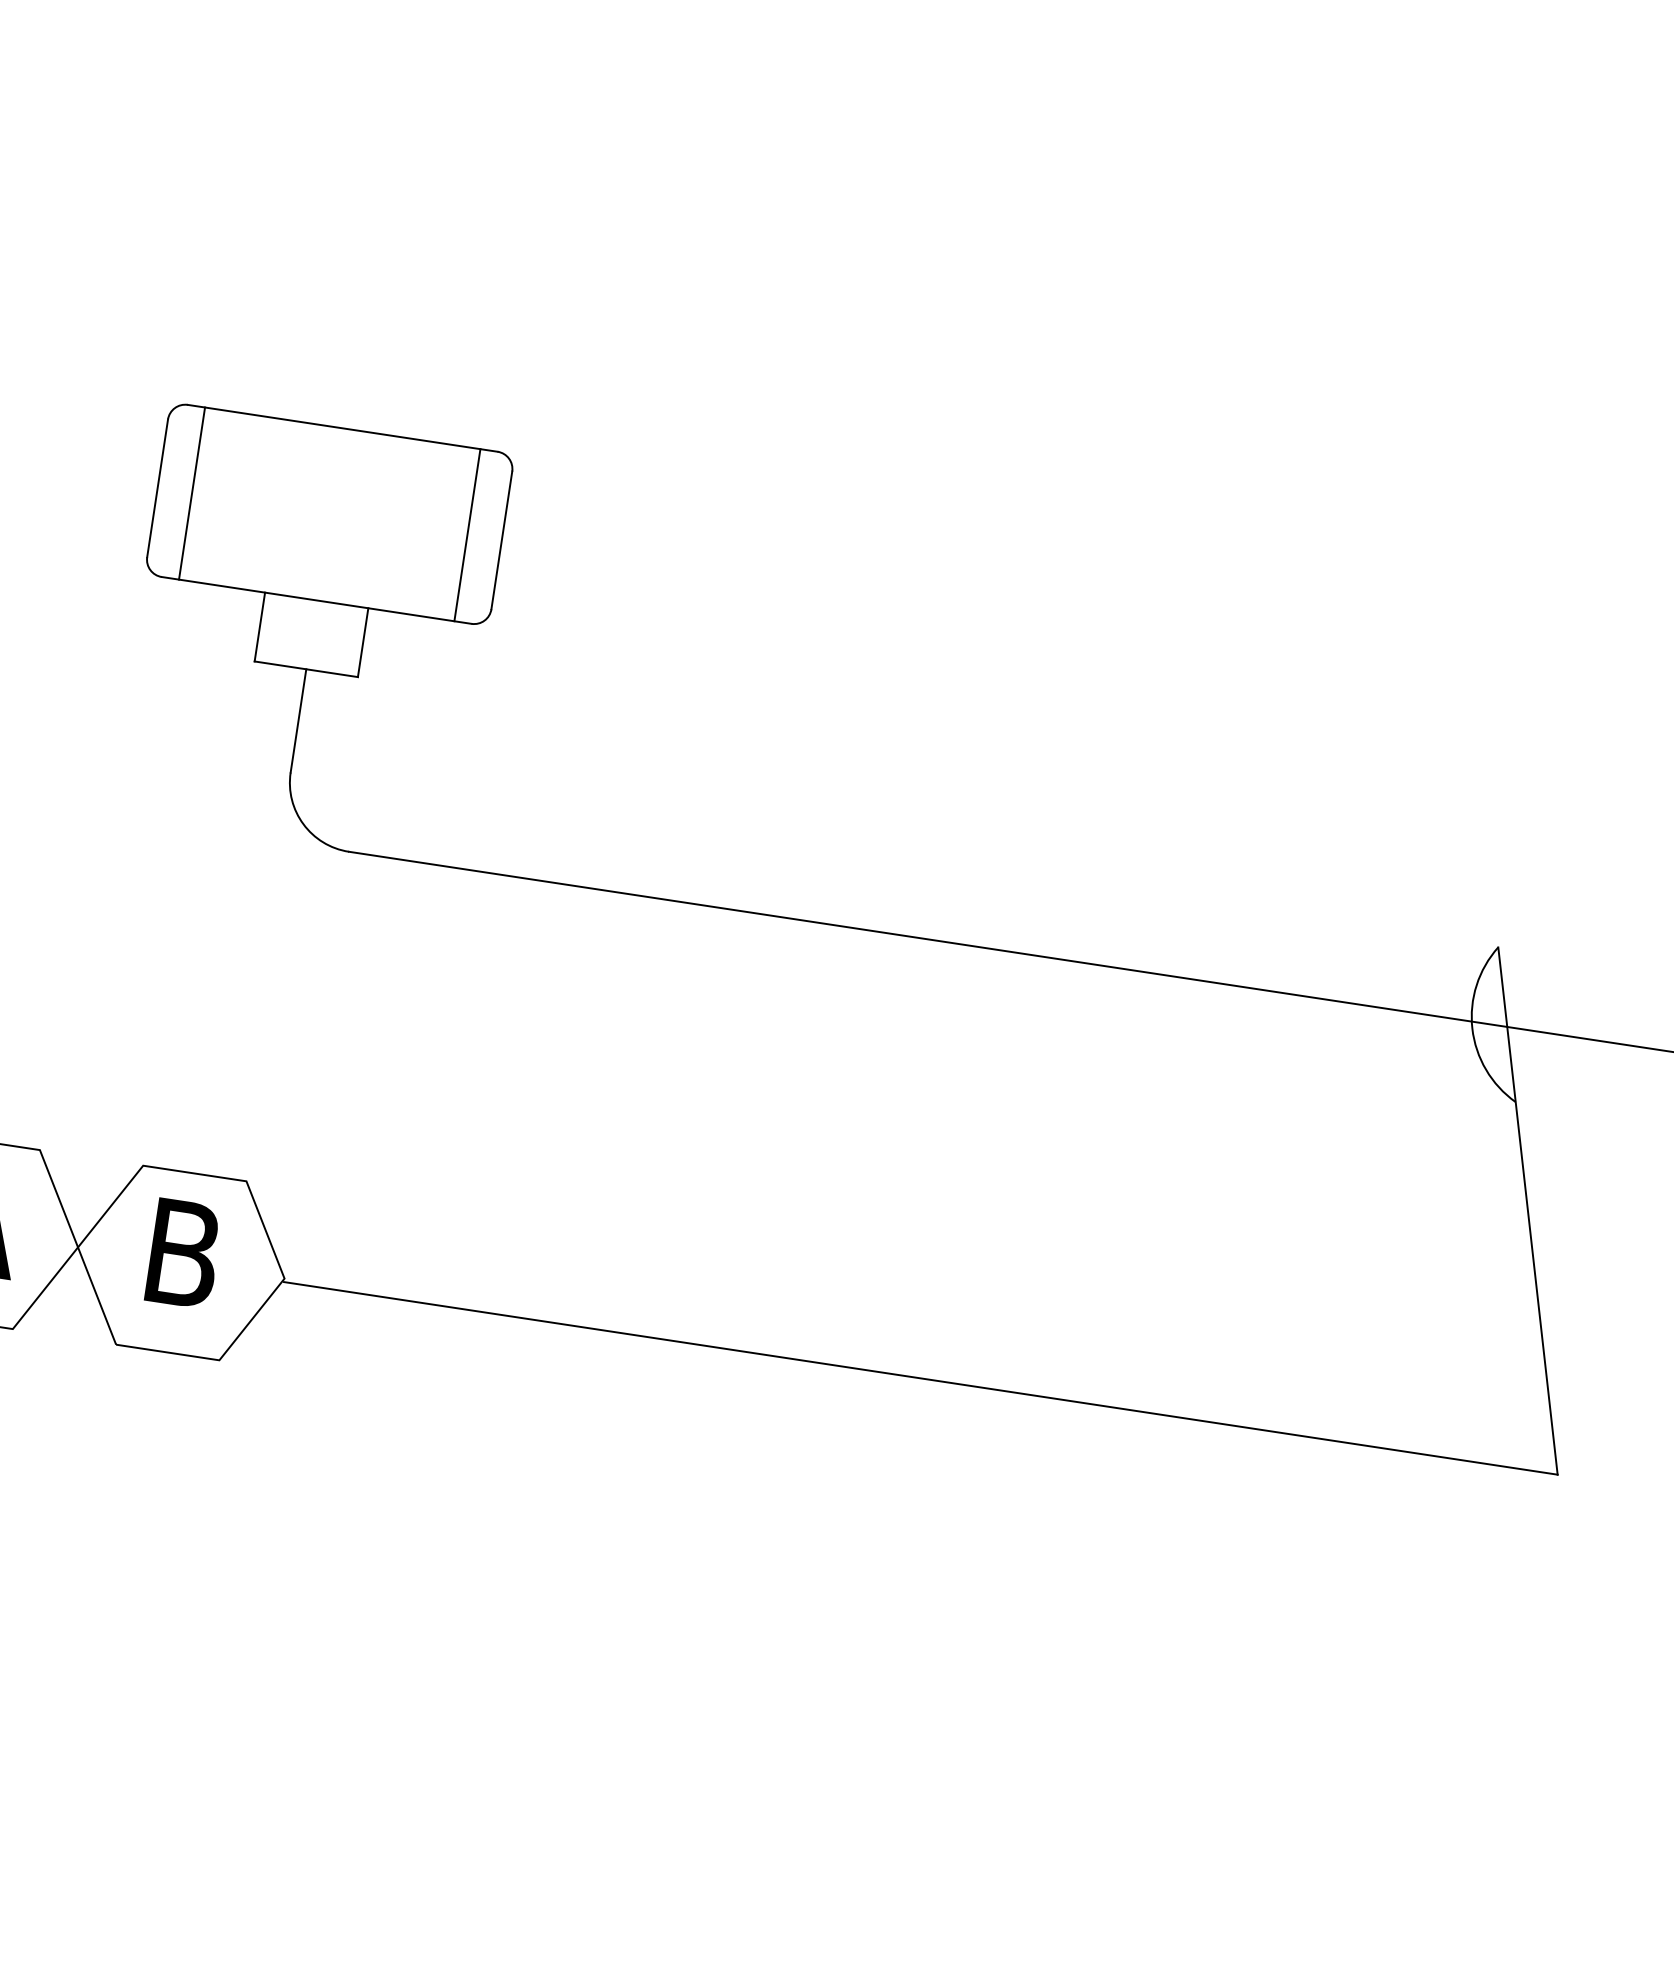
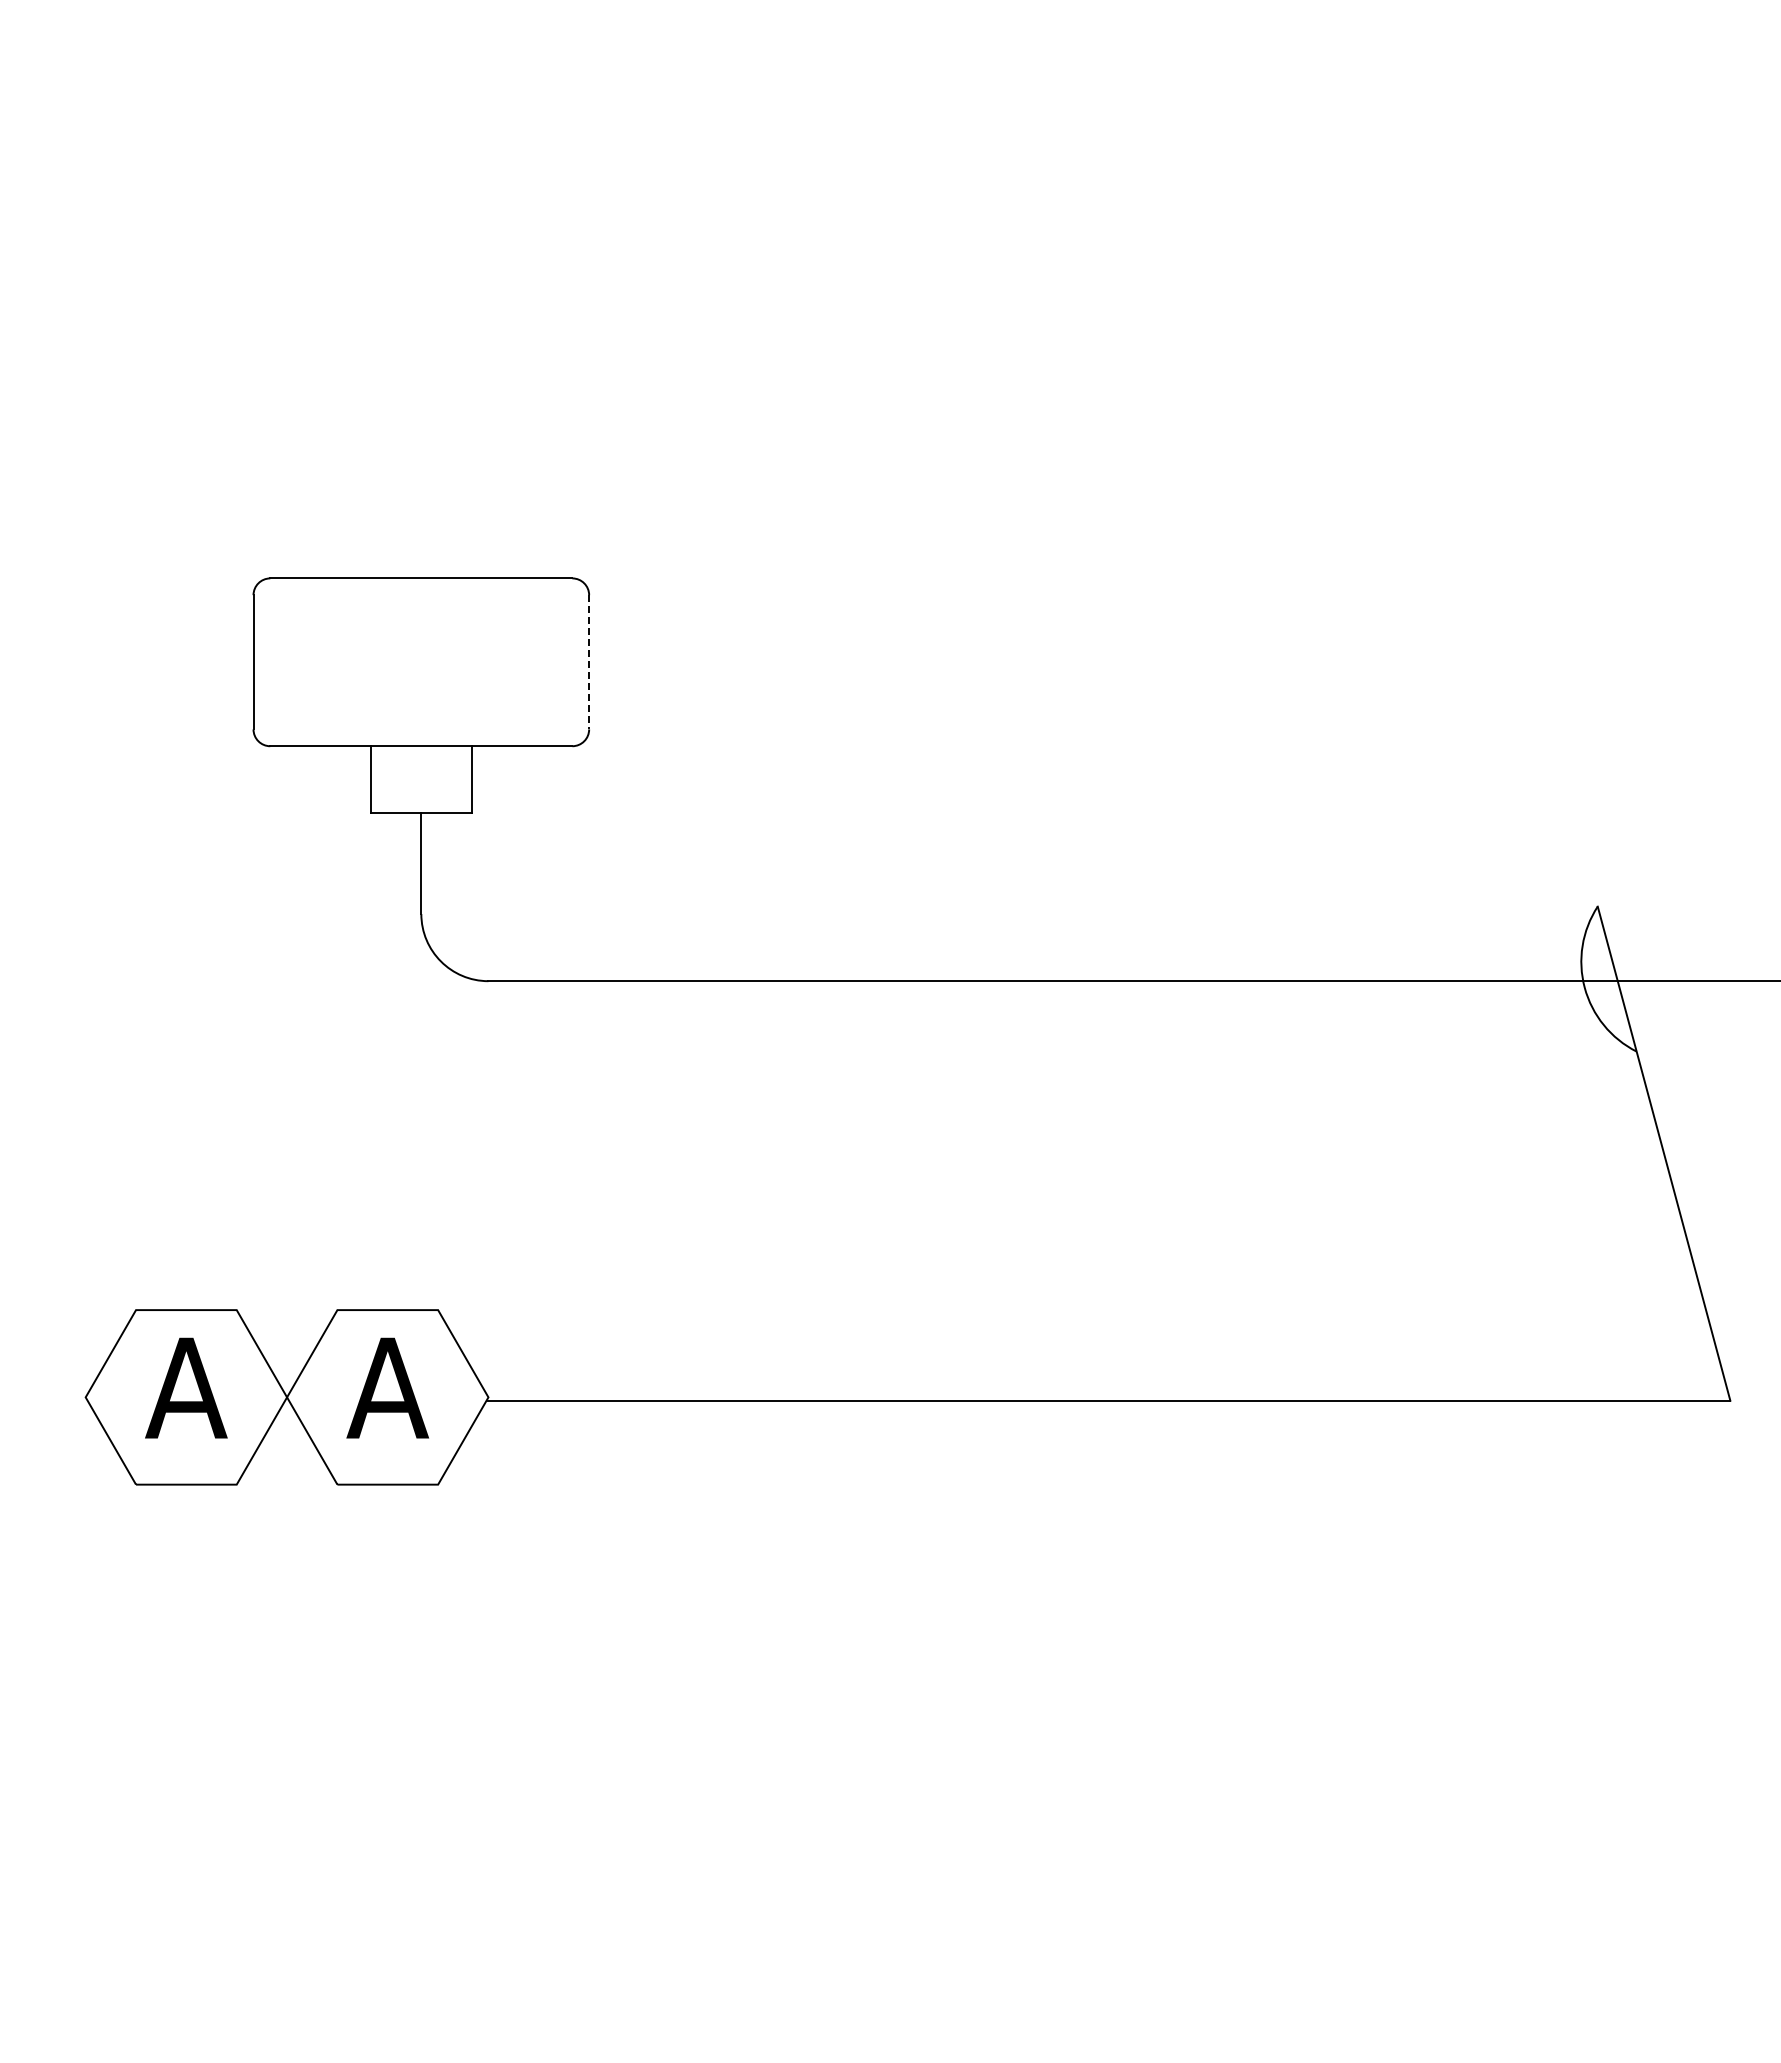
line: (192, 493) -> (287, 662), removed
line: (467, 535) -> (555, 662), removed
line: (502, 540) -> (589, 662), solid -> dashed
text: (182, 1252) -> (387, 1387), B -> A

